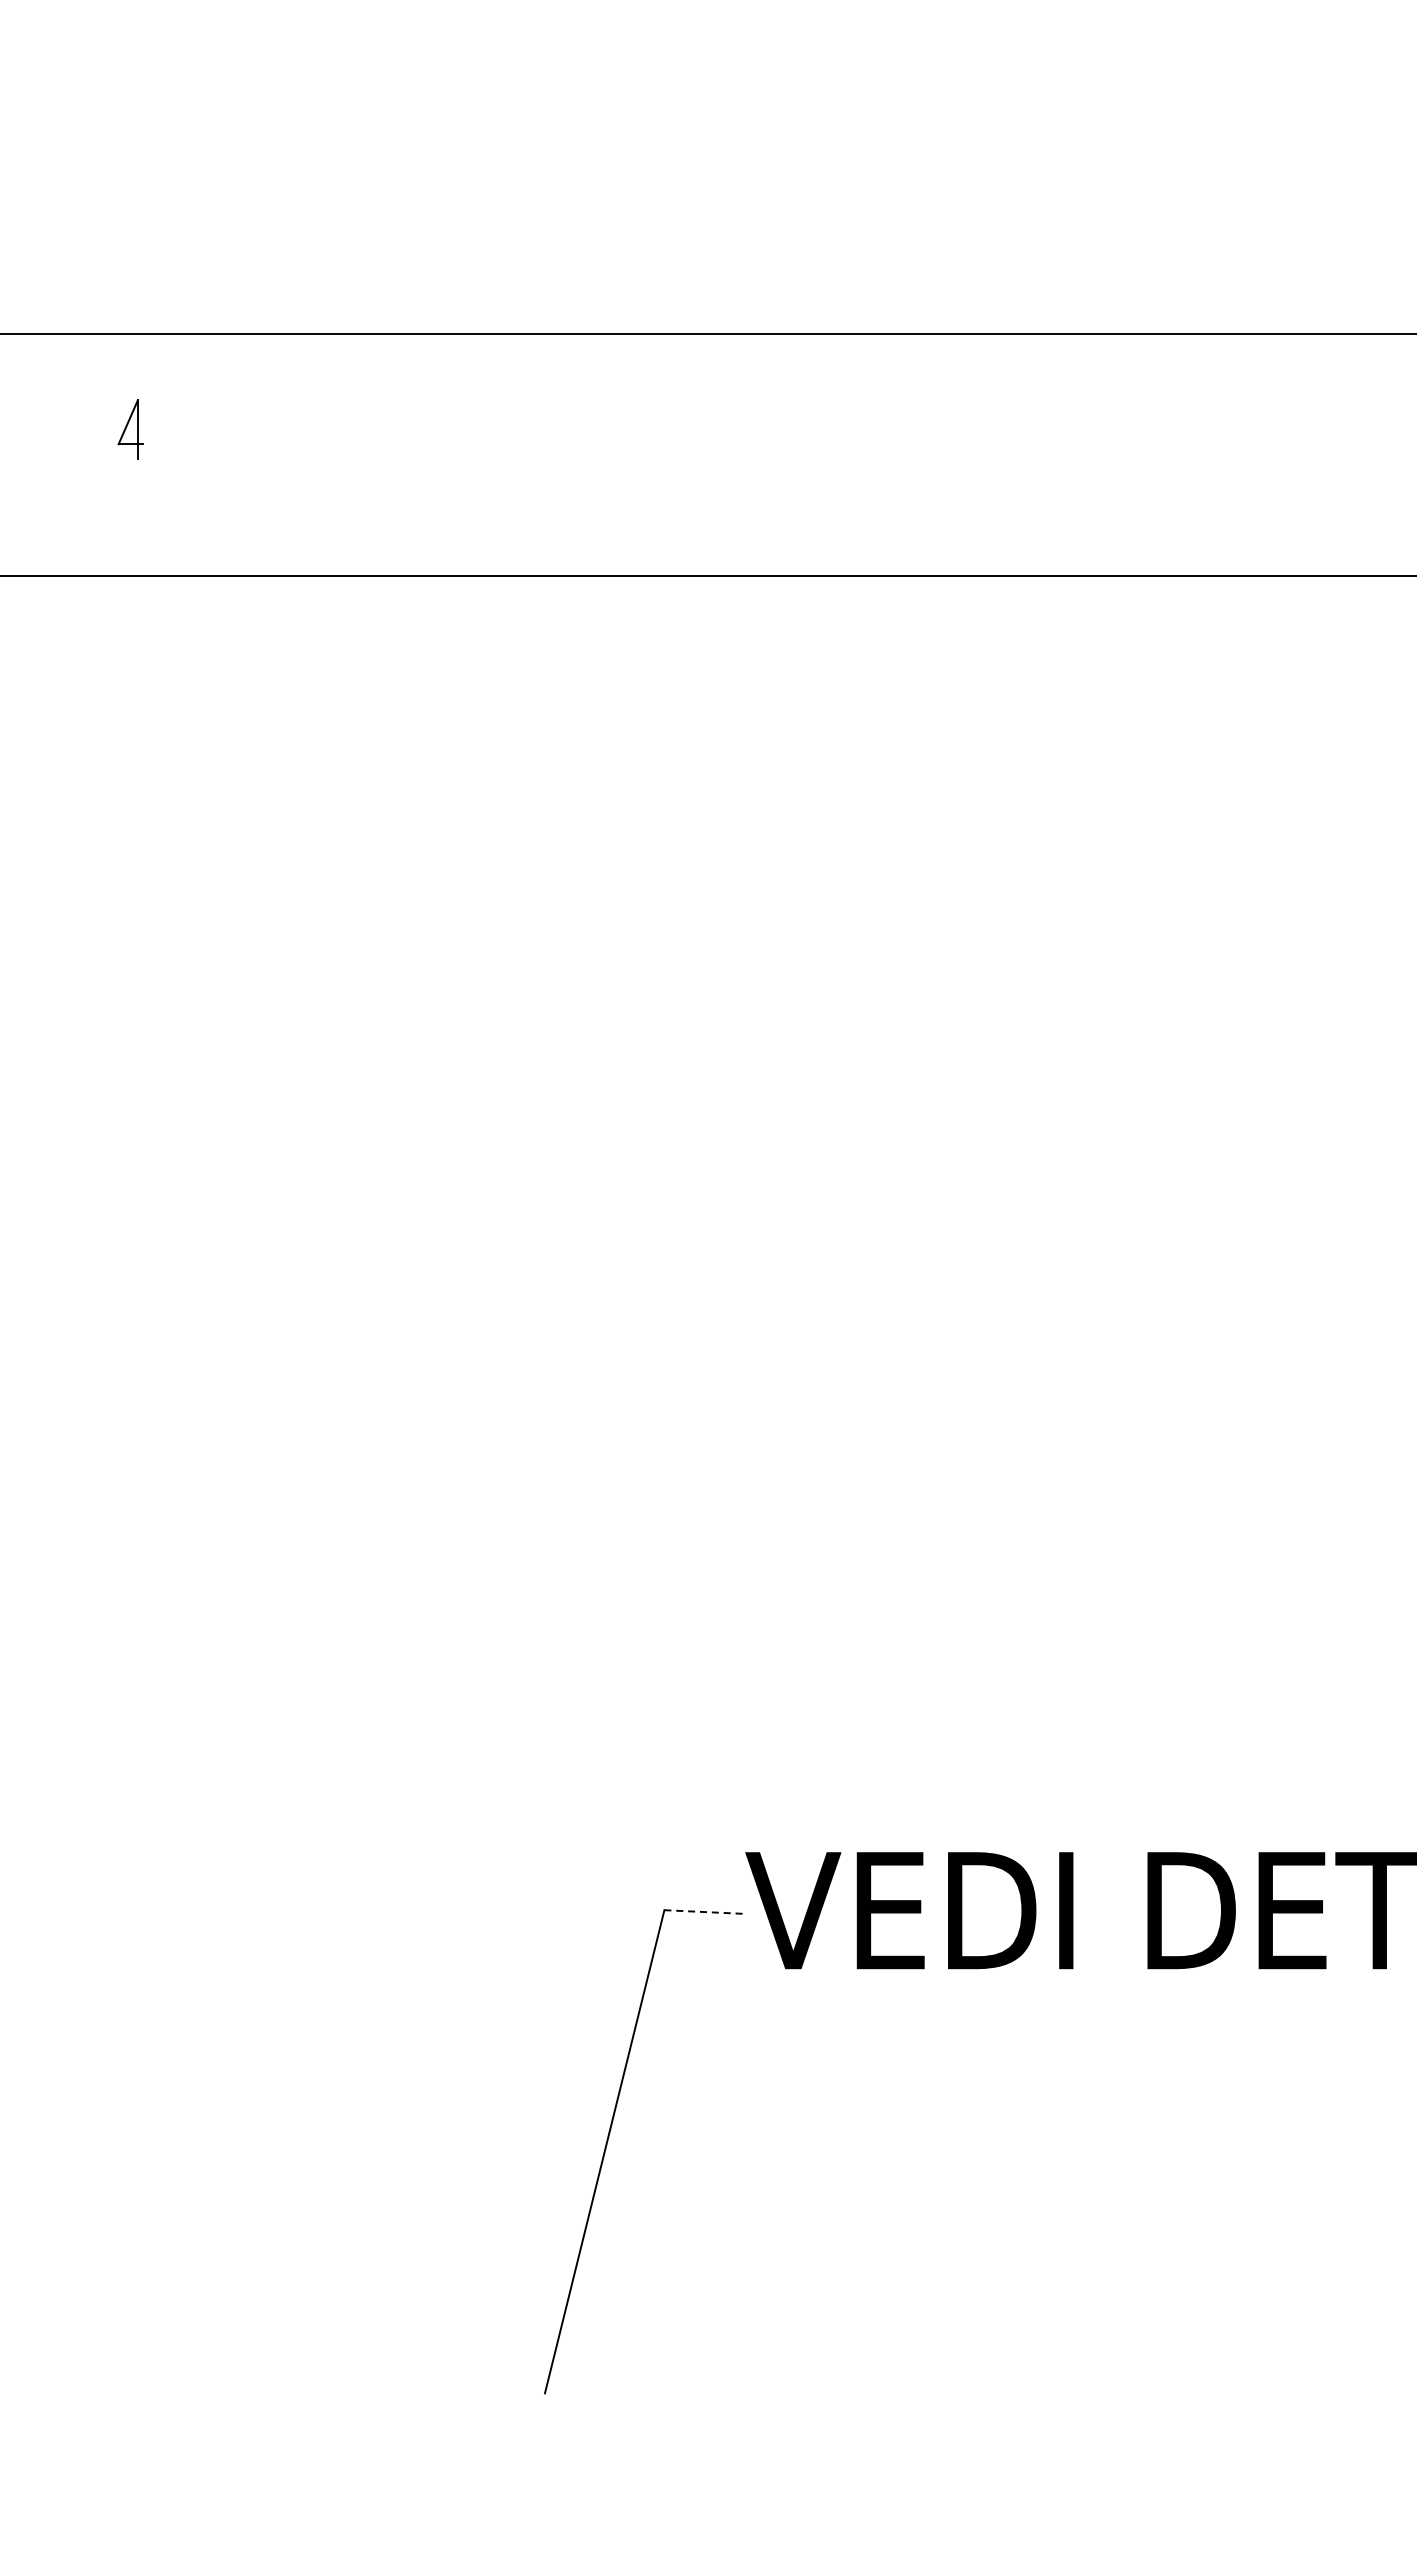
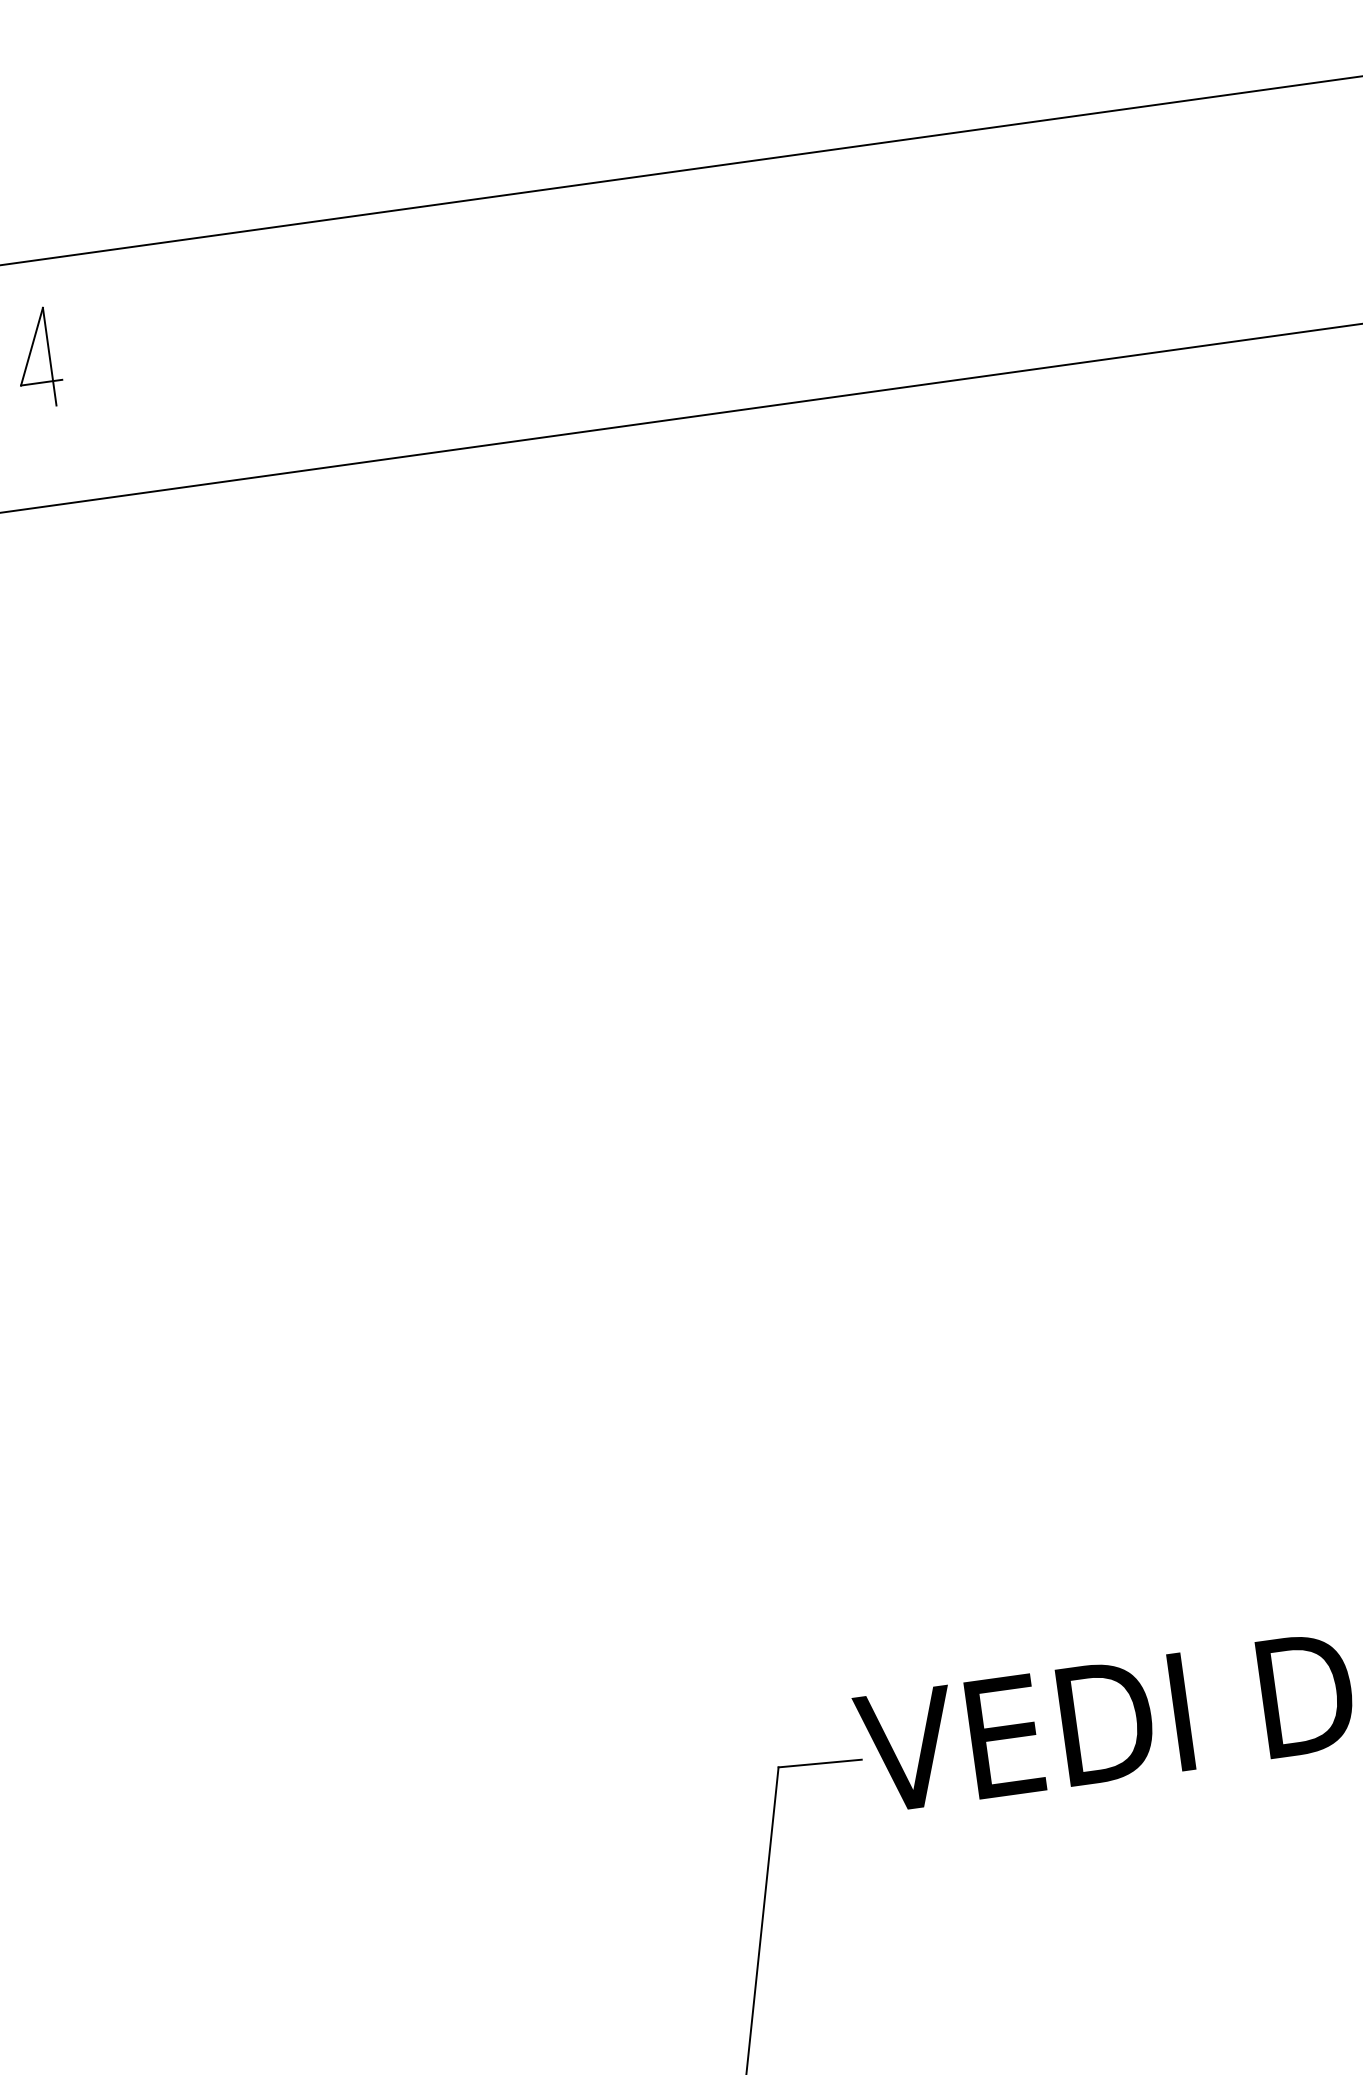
part: (130, 429) -> (37, 358), size x1.67
line: (706, 1912) -> (821, 1763), dashed -> solid

